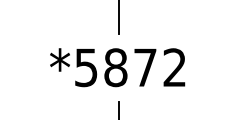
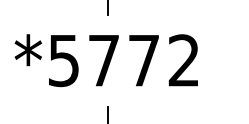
text: (115, 67) -> (103, 60), *5872 -> *5772

